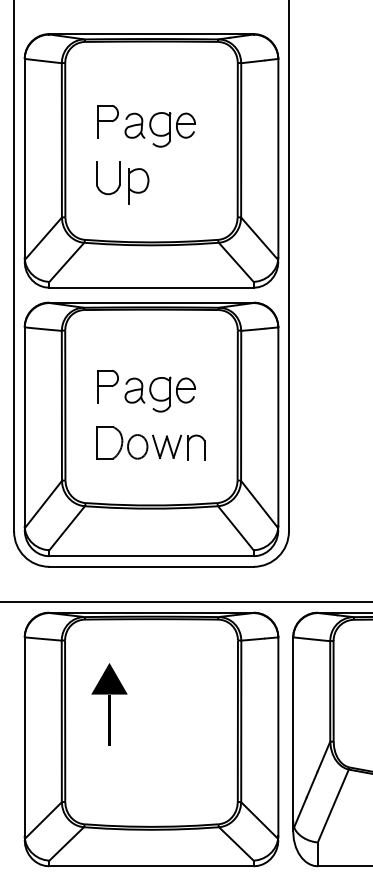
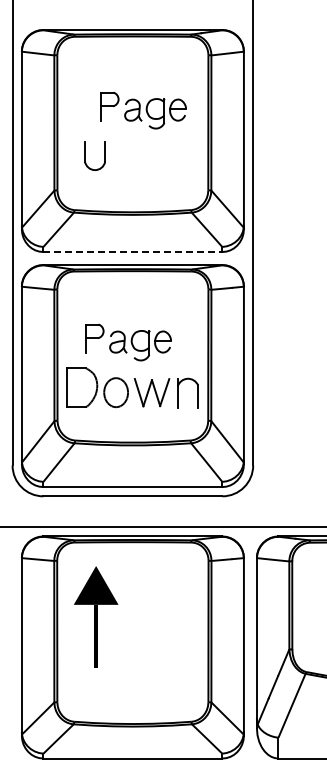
part: (146, 126) -> (143, 110), moved
part: (139, 186) -> (122, 163), removed
line: (152, 288) -> (133, 252), solid -> dashed
part: (151, 442) -> (132, 387), size x1.4
part: (108, 704) -> (95, 616), size x1.4

